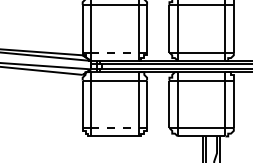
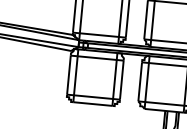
line: (114, 52) -> (99, 35), dashed -> solid
line: (114, 128) -> (93, 97), dashed -> solid

